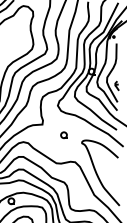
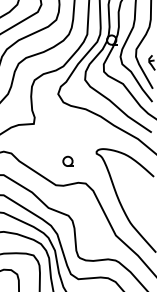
part: (63, 135) -> (67, 161), moved

